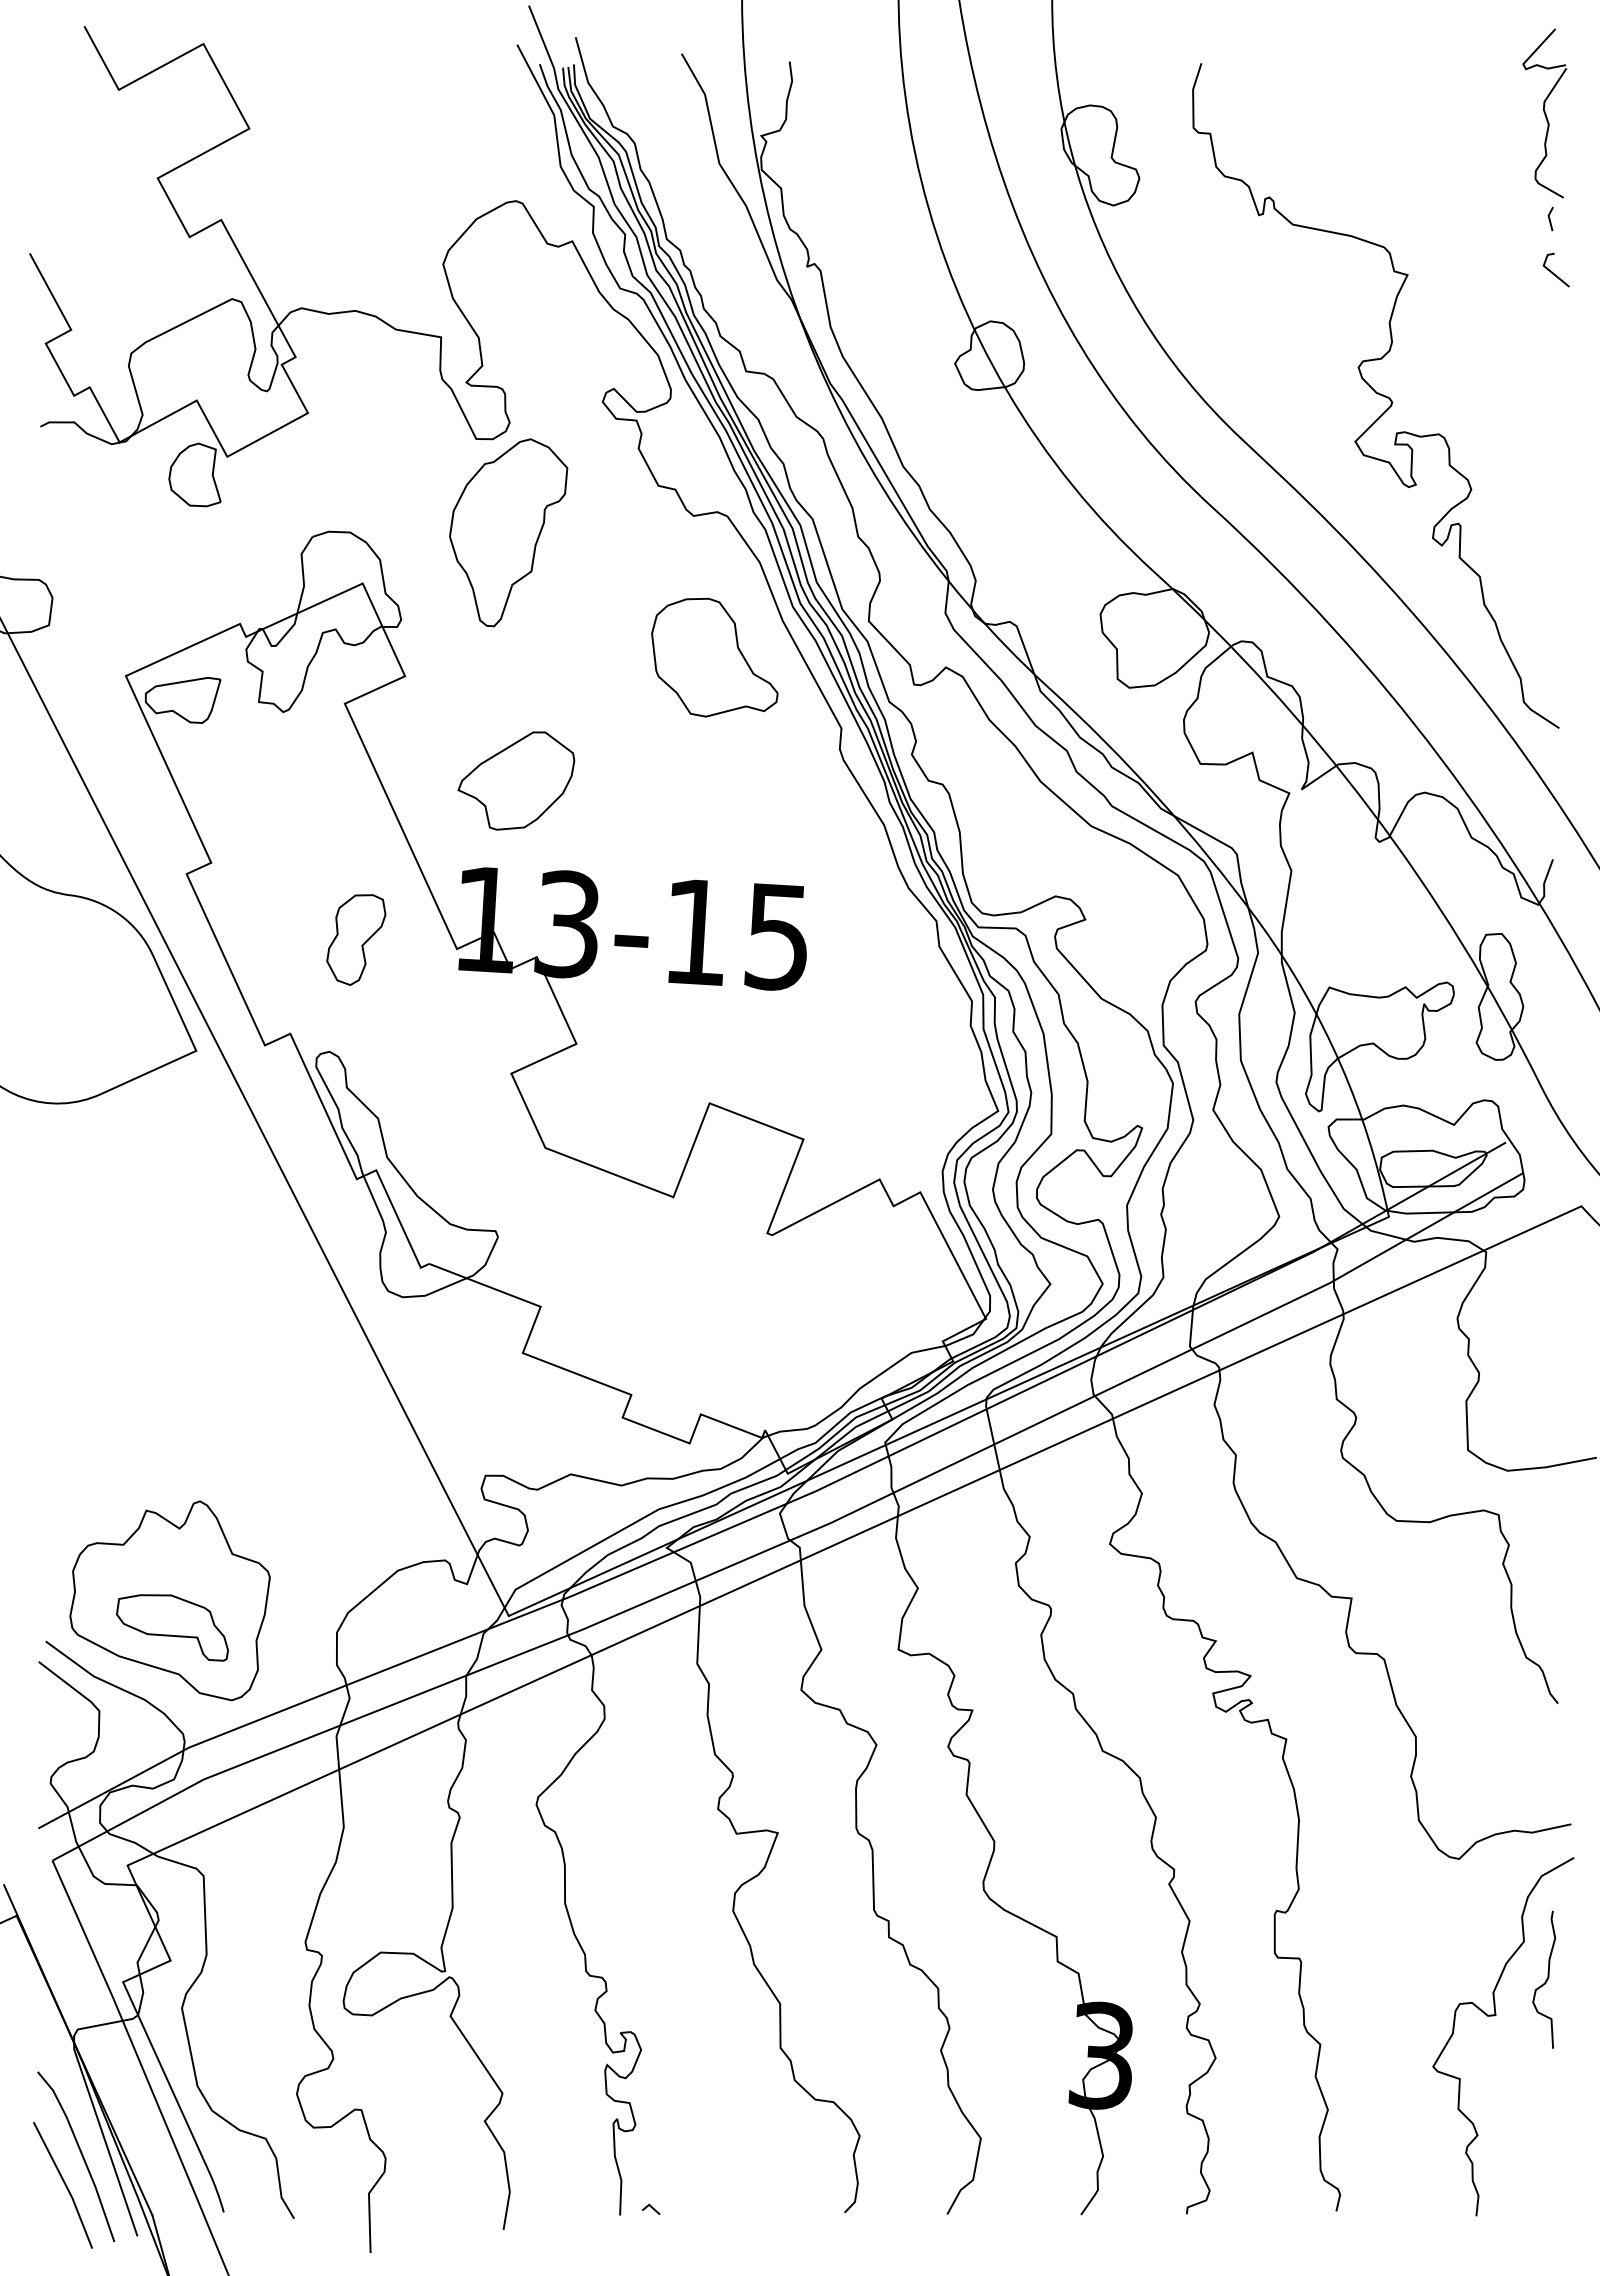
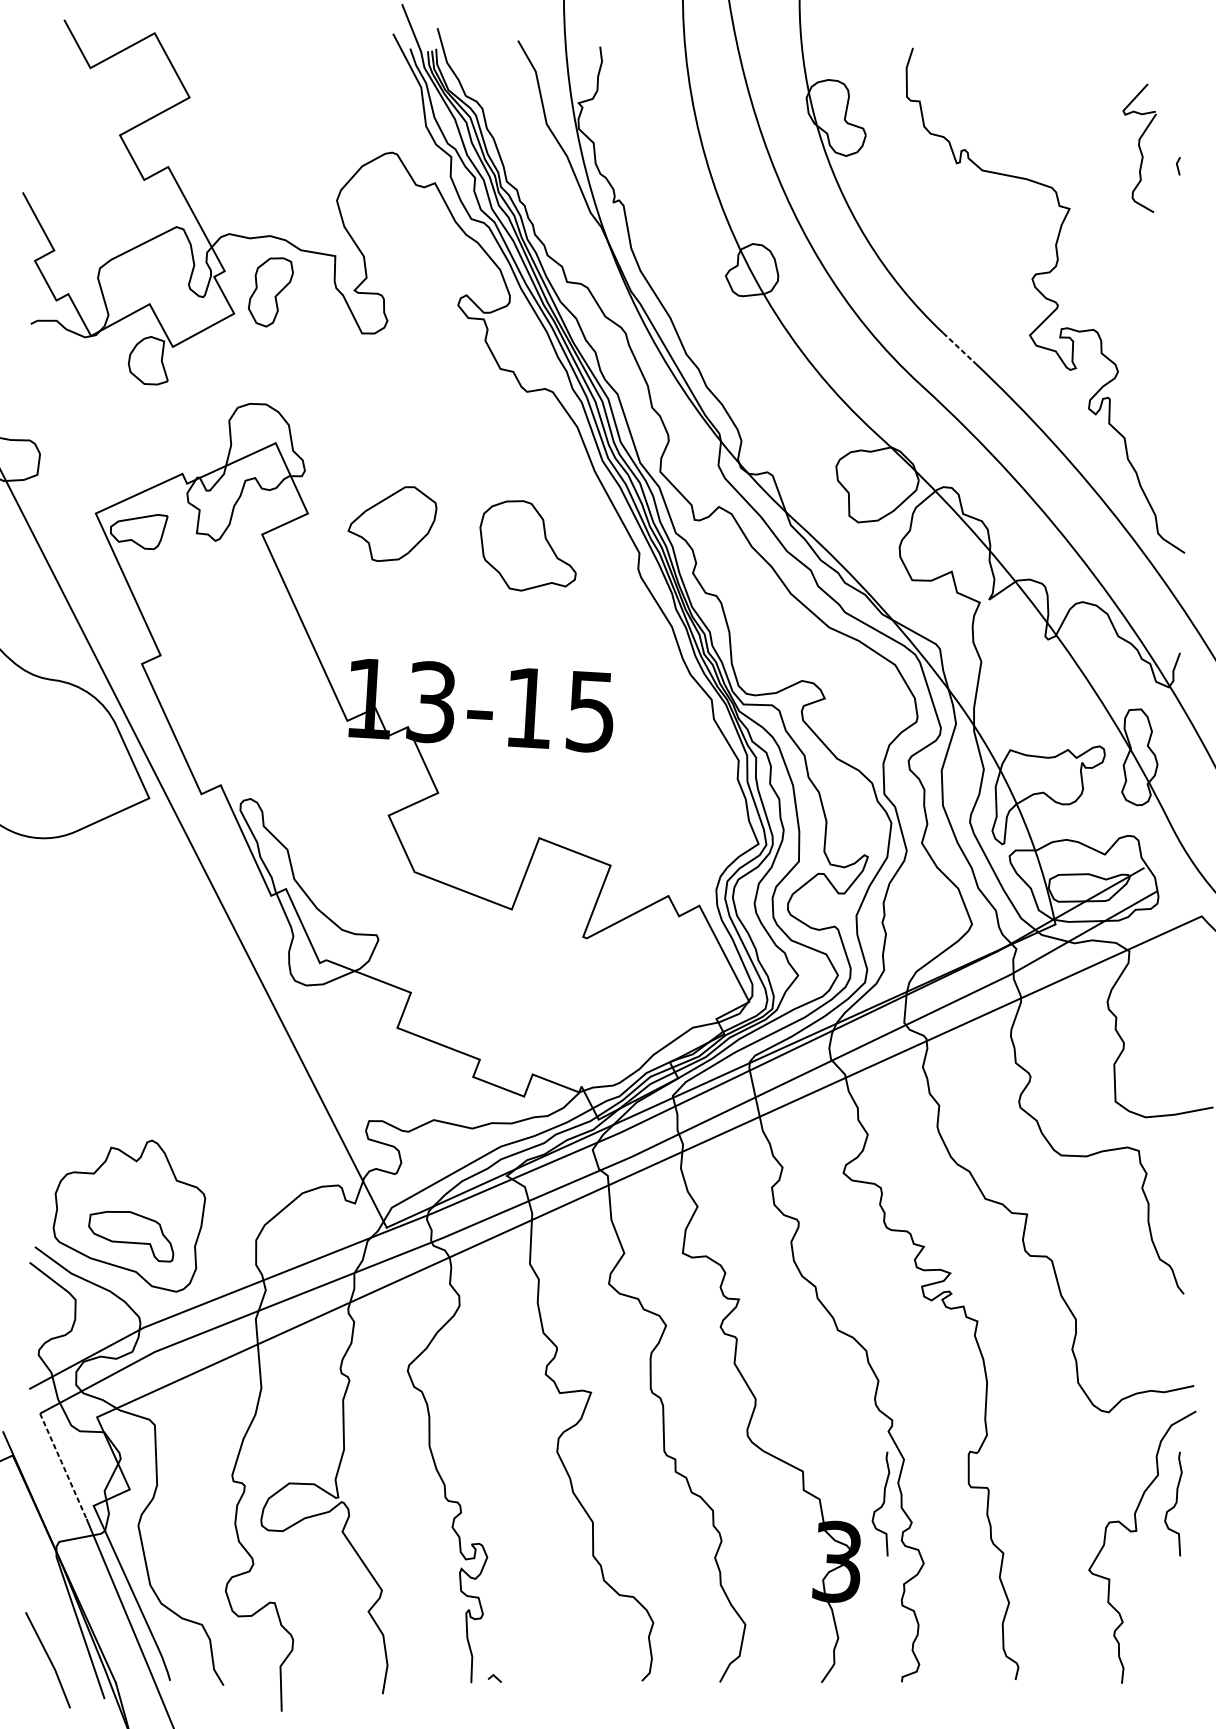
part: (1544, 113) -> (1139, 148), moved
line: (1553, 272) -> (1180, 206), removed
line: (1261, 457) -> (958, 347), solid -> dashed
part: (508, 532) -> (386, 404), removed
part: (714, 657) -> (527, 545), moved
part: (516, 780) -> (392, 523), moved
part: (356, 939) -> (271, 291), moved
line: (81, 1926) -> (62, 1463), solid -> dashed
curve: (1160, 1980) -> (881, 1504), added
line: (80, 2153) -> (61, 1636), removed

